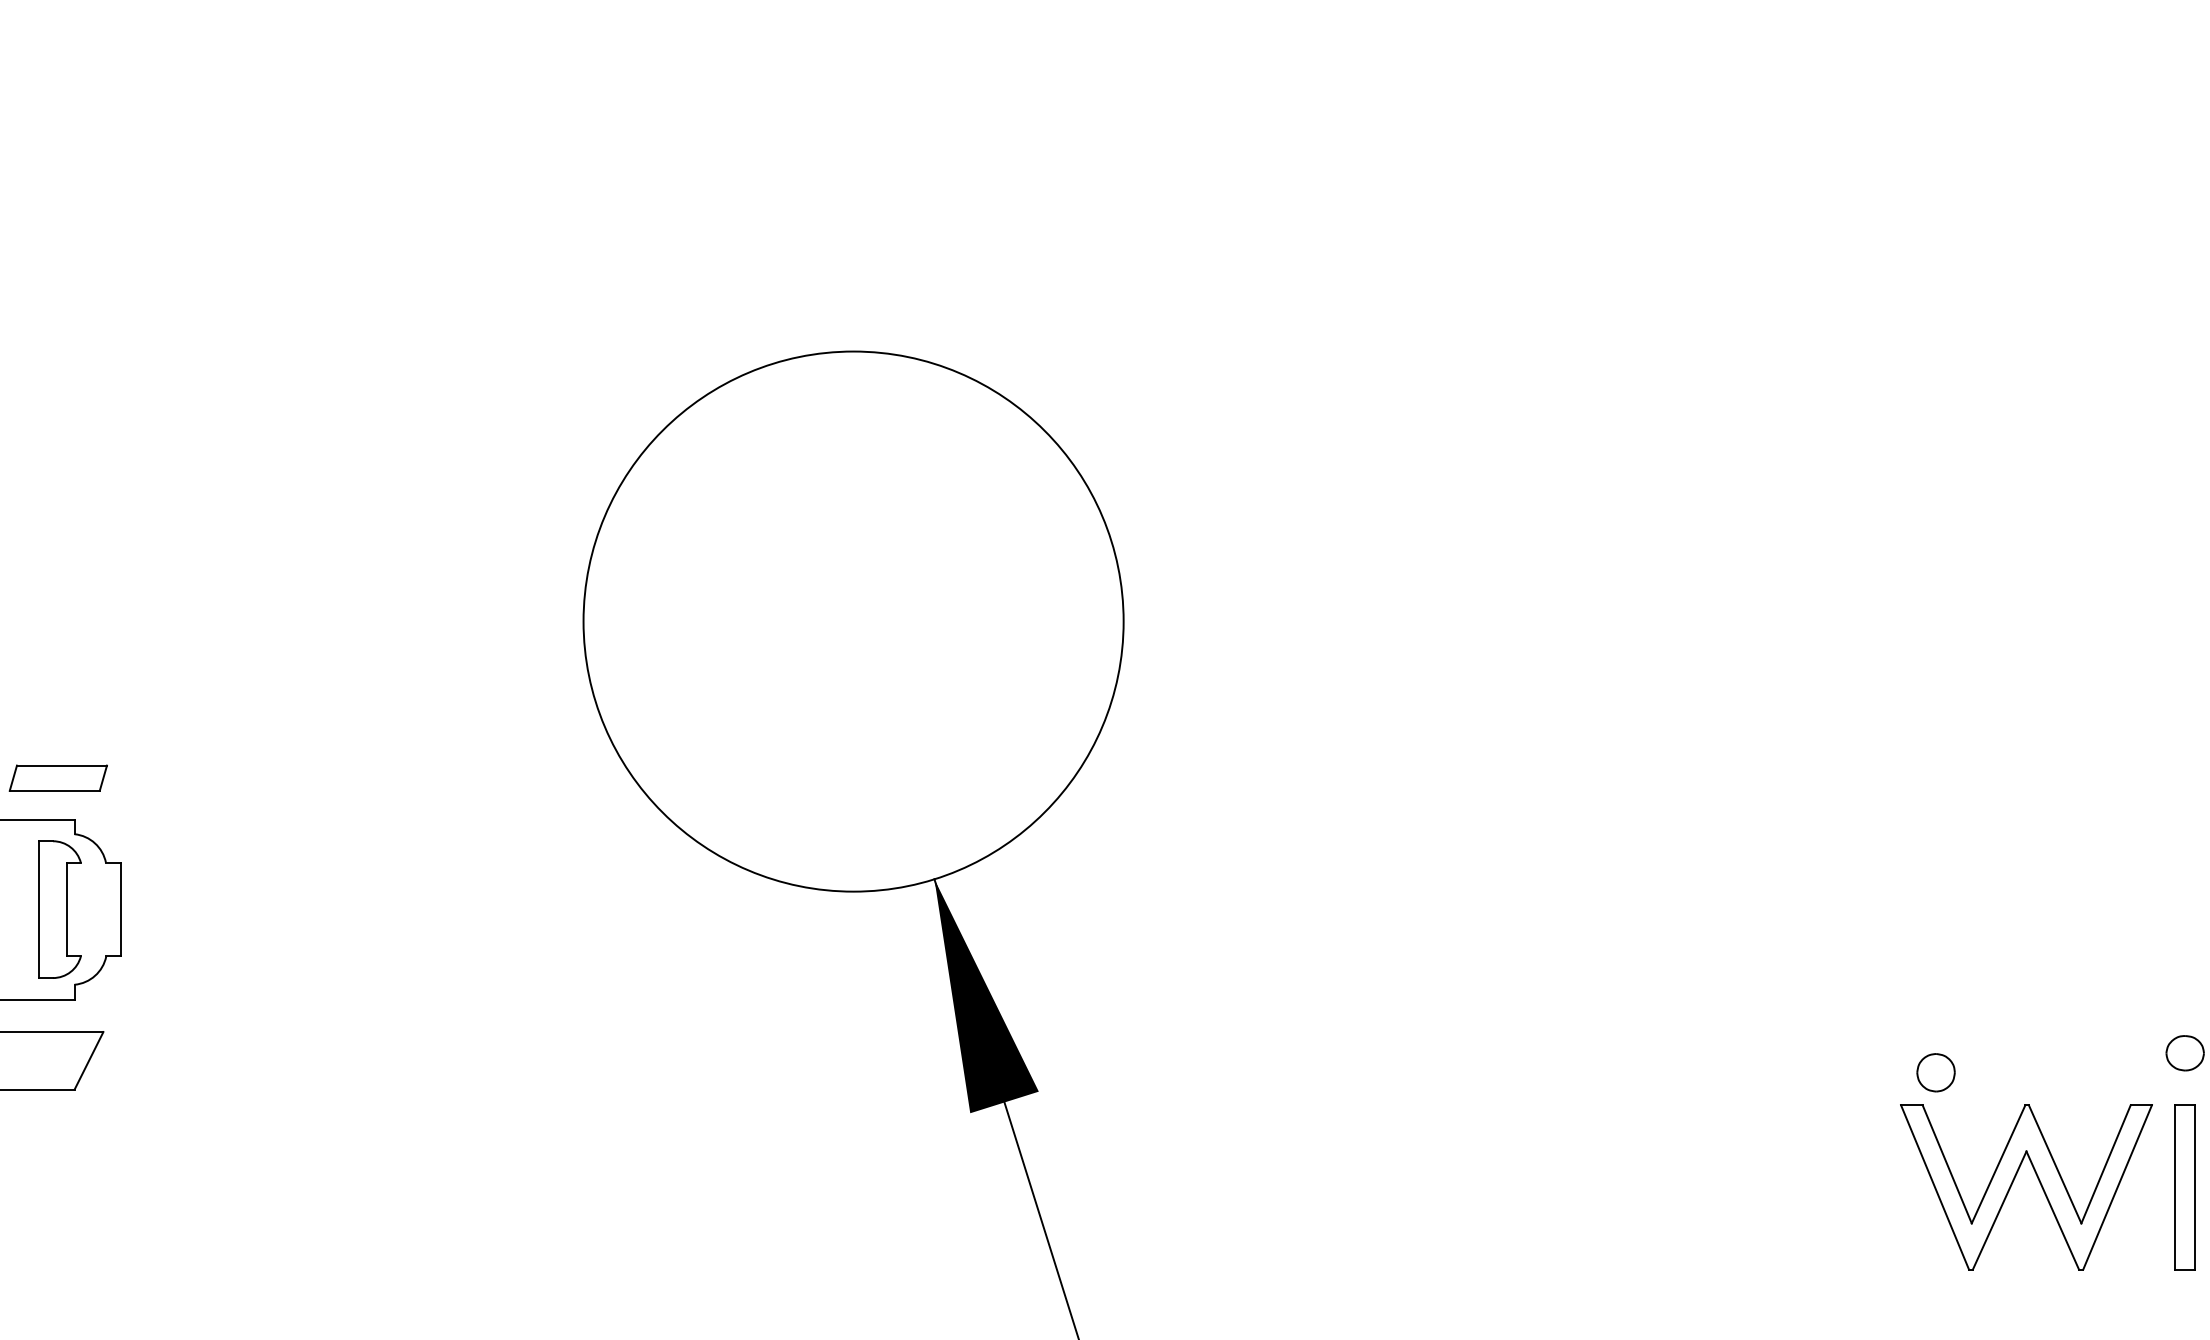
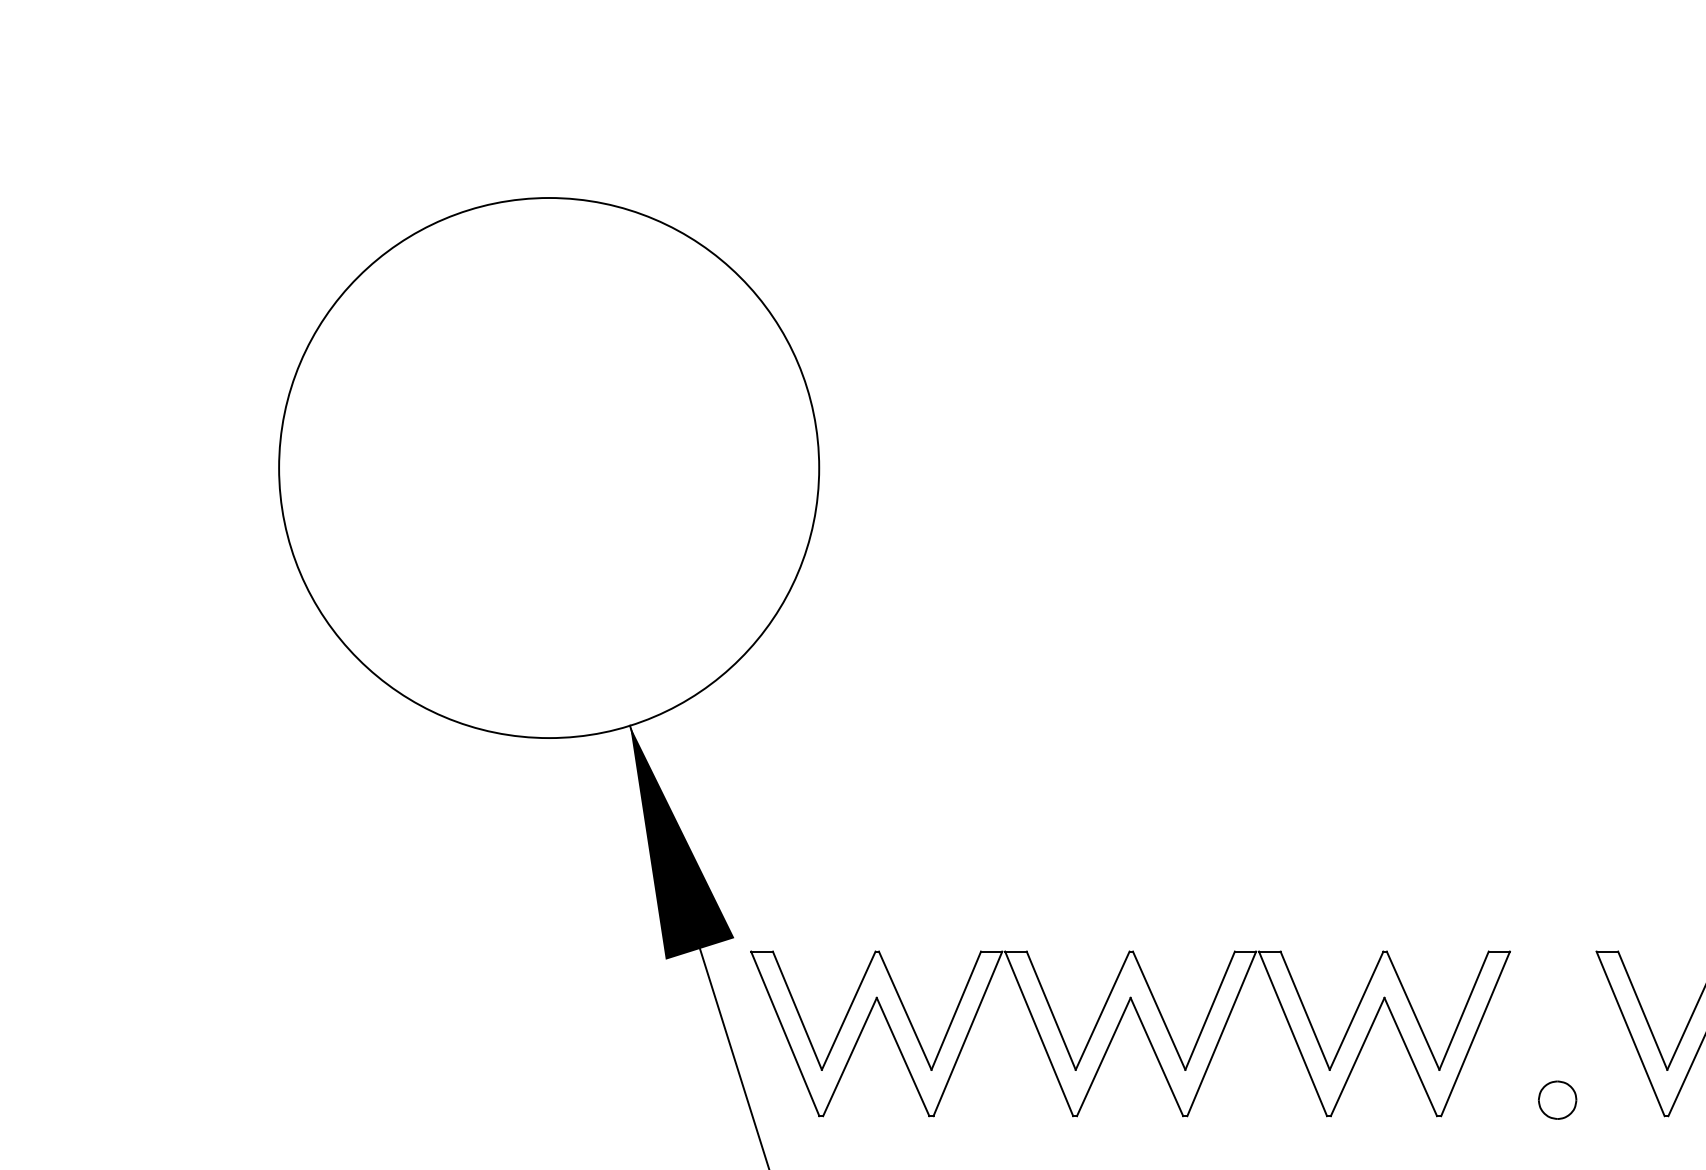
part: (1935, 1072) -> (1557, 1099), moved
part: (1421, 1184) -> (1117, 1030), added

